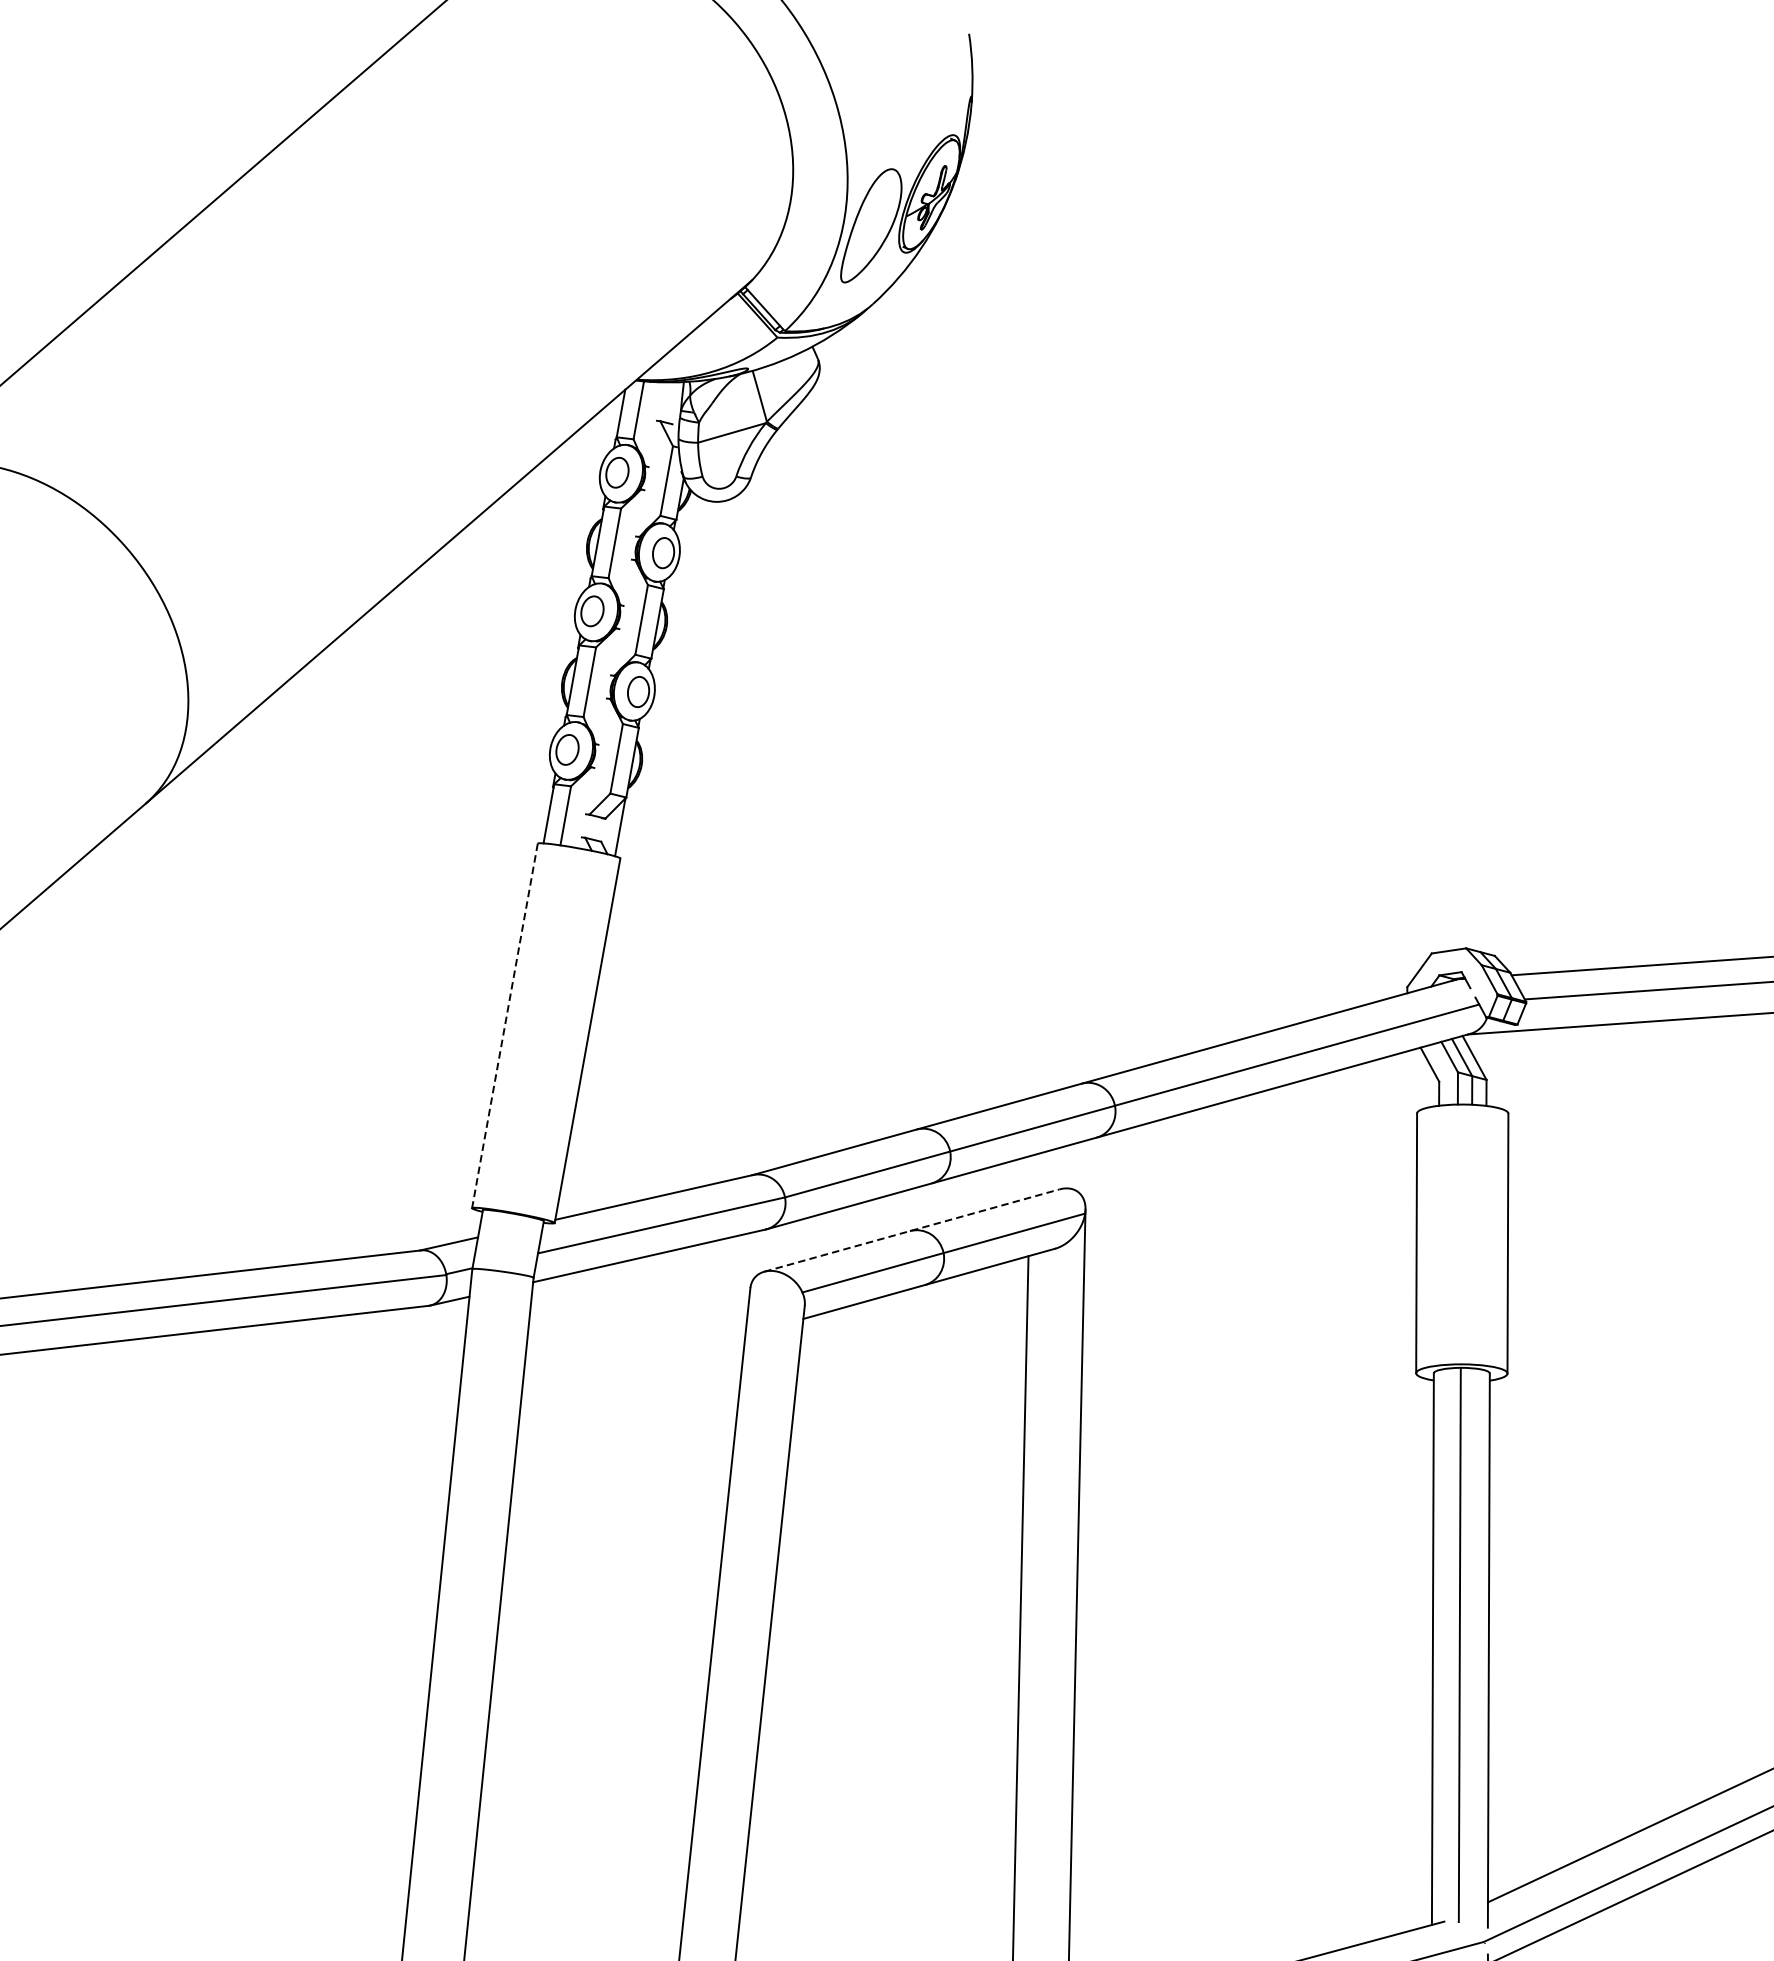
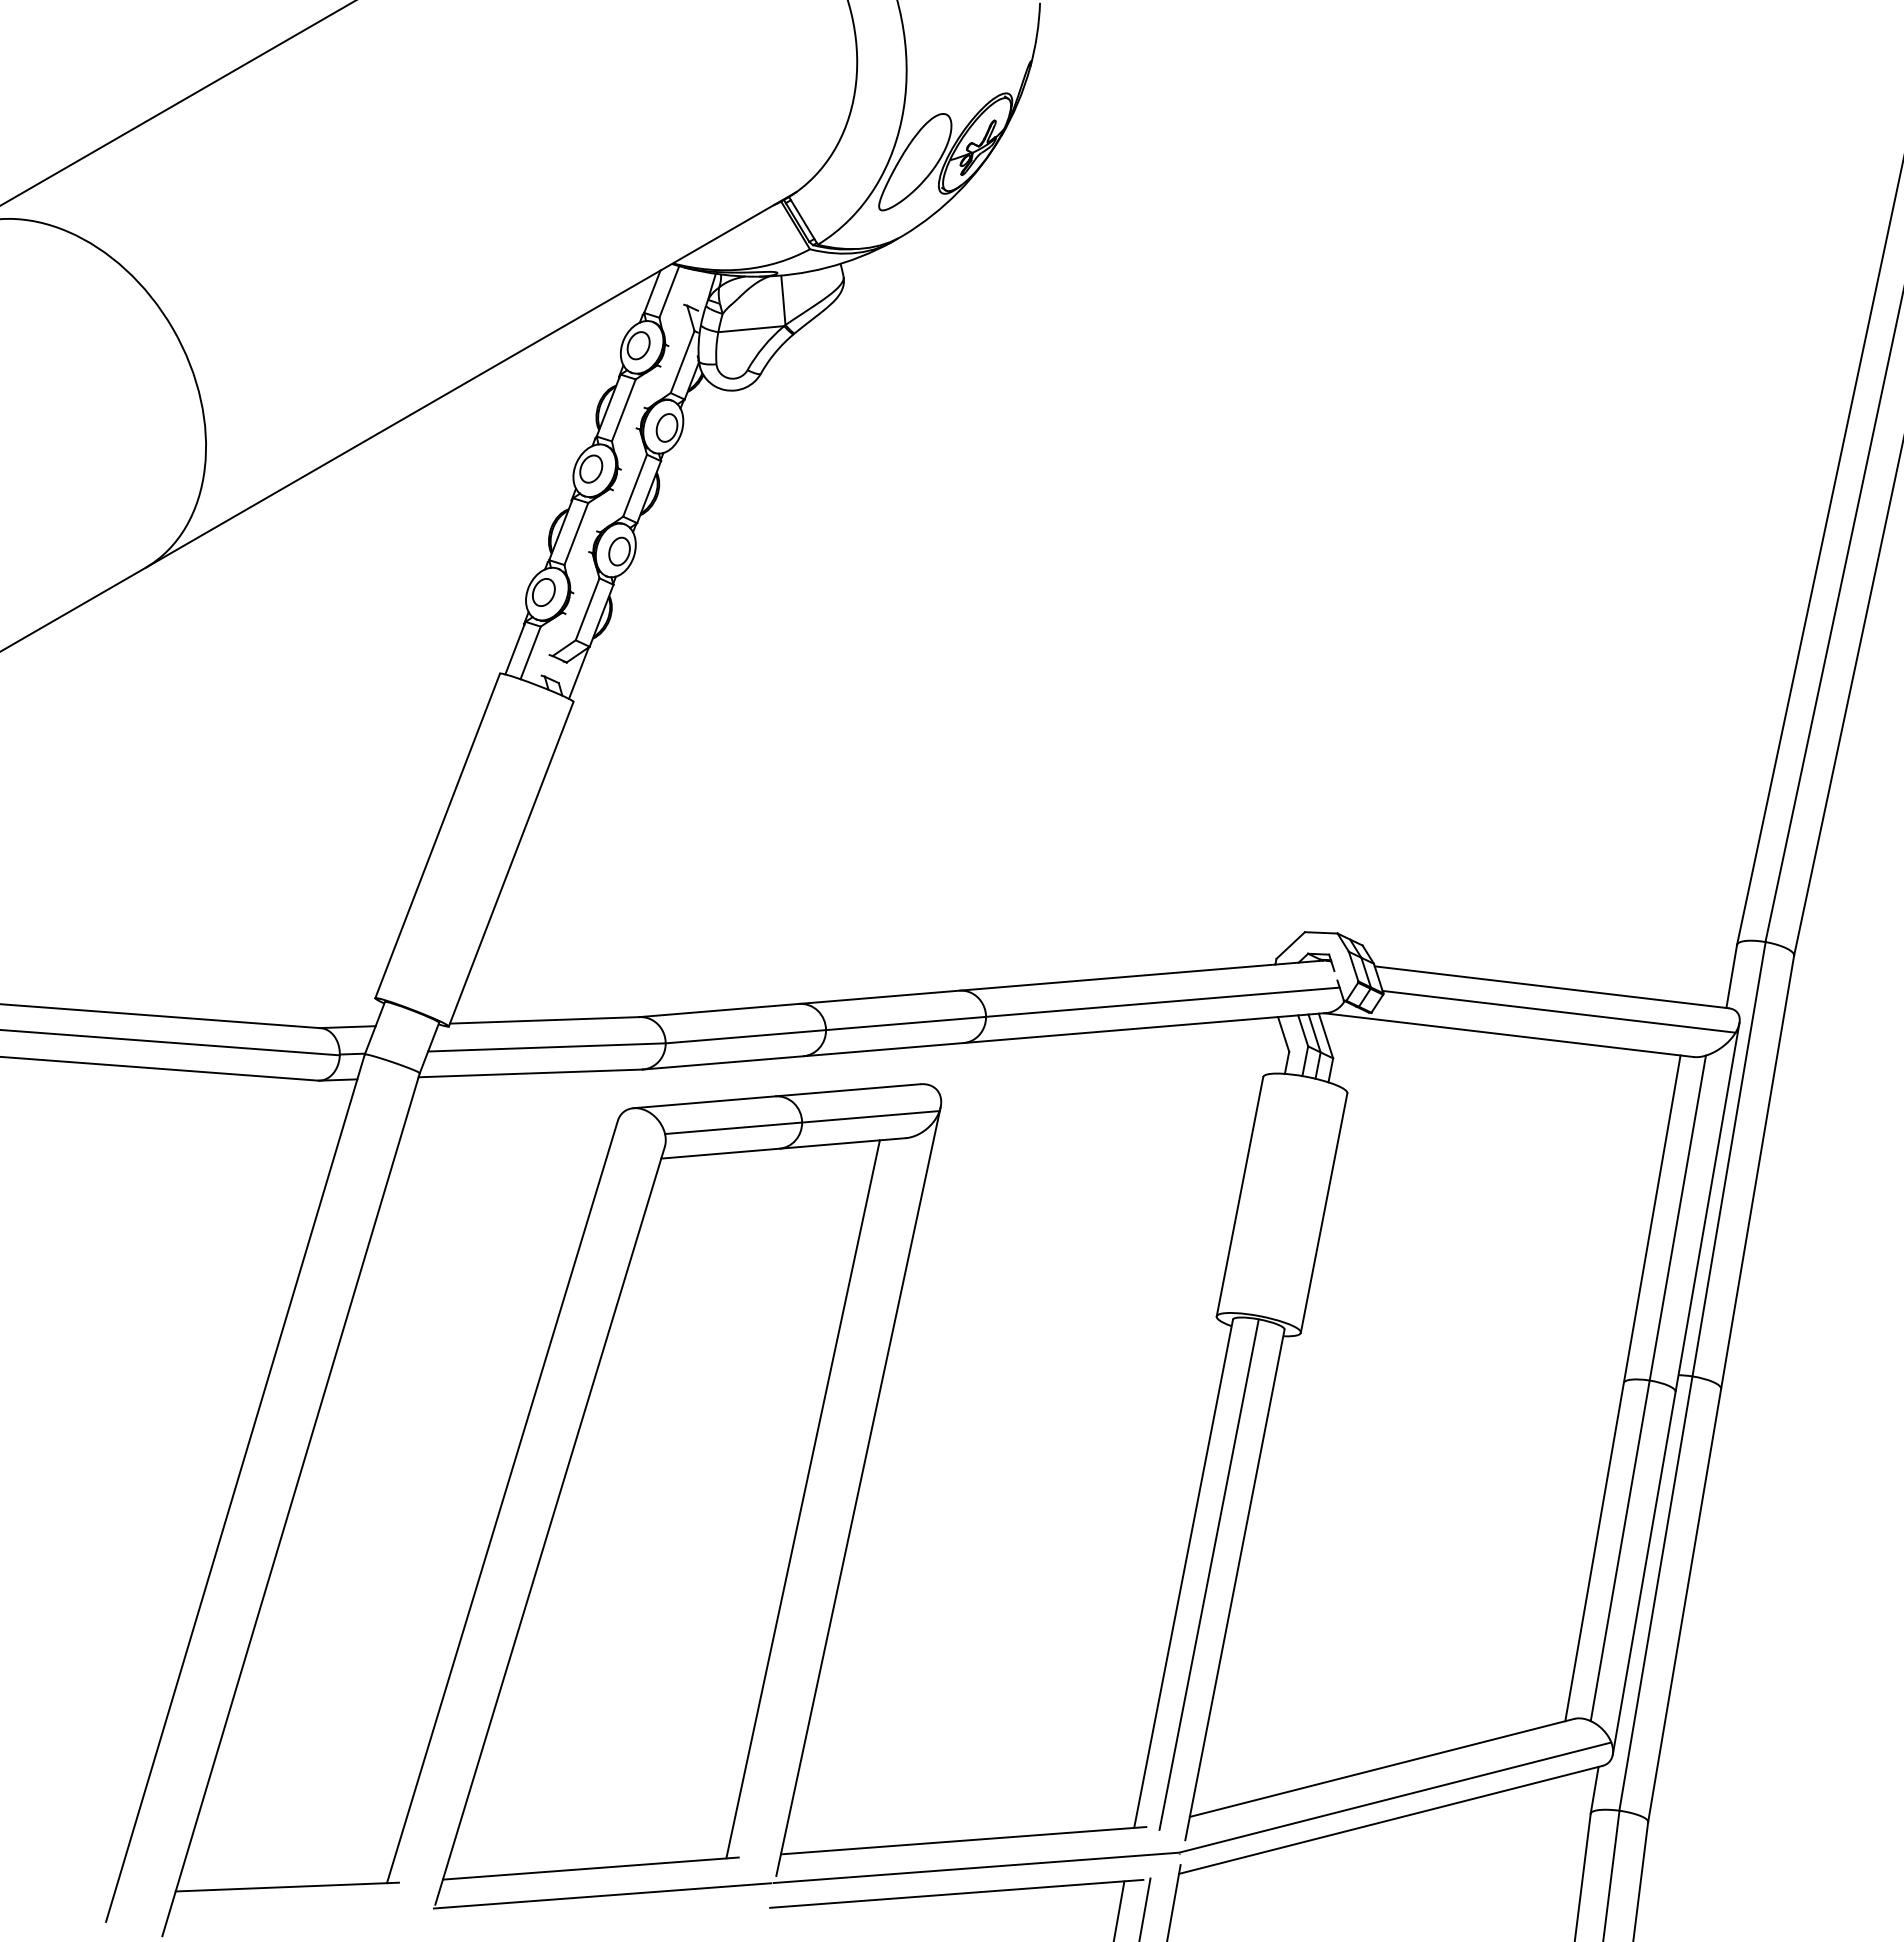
line: (504, 1025) -> (437, 835), dashed -> solid
line: (911, 1230) -> (776, 1096), dashed -> solid

